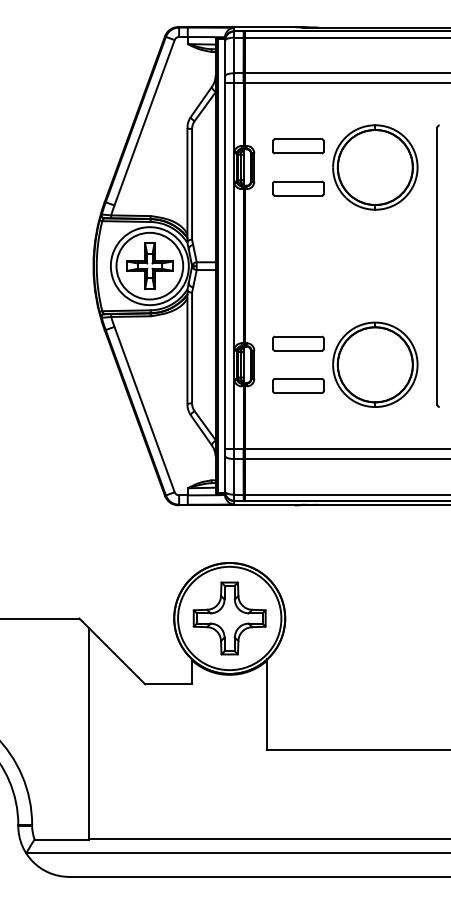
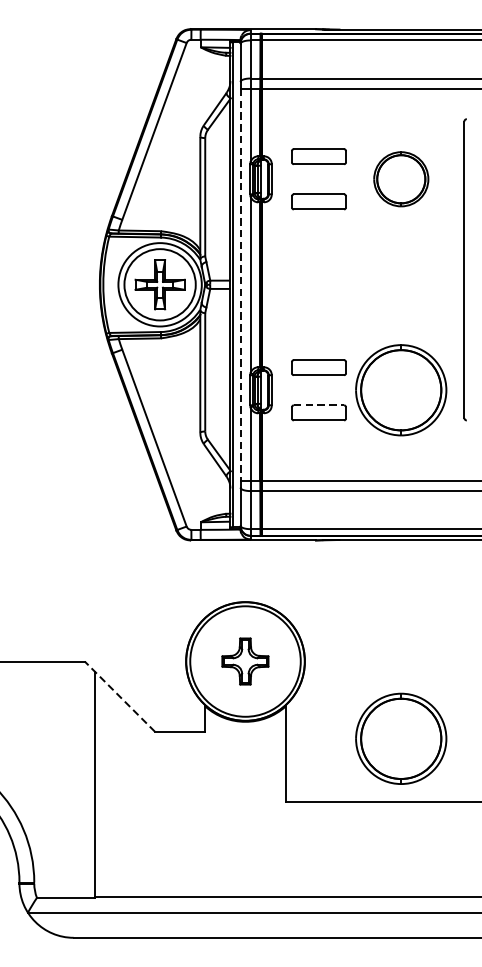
part: (375, 167) -> (401, 179), size x0.6
part: (437, 265) -> (464, 269), moved
line: (225, 266) -> (241, 285), solid -> dashed
line: (298, 378) -> (319, 404), solid -> dashed
part: (229, 618) -> (245, 661), size x0.6
line: (112, 651) -> (120, 696), solid -> dashed
part: (375, 690) -> (401, 738), added

